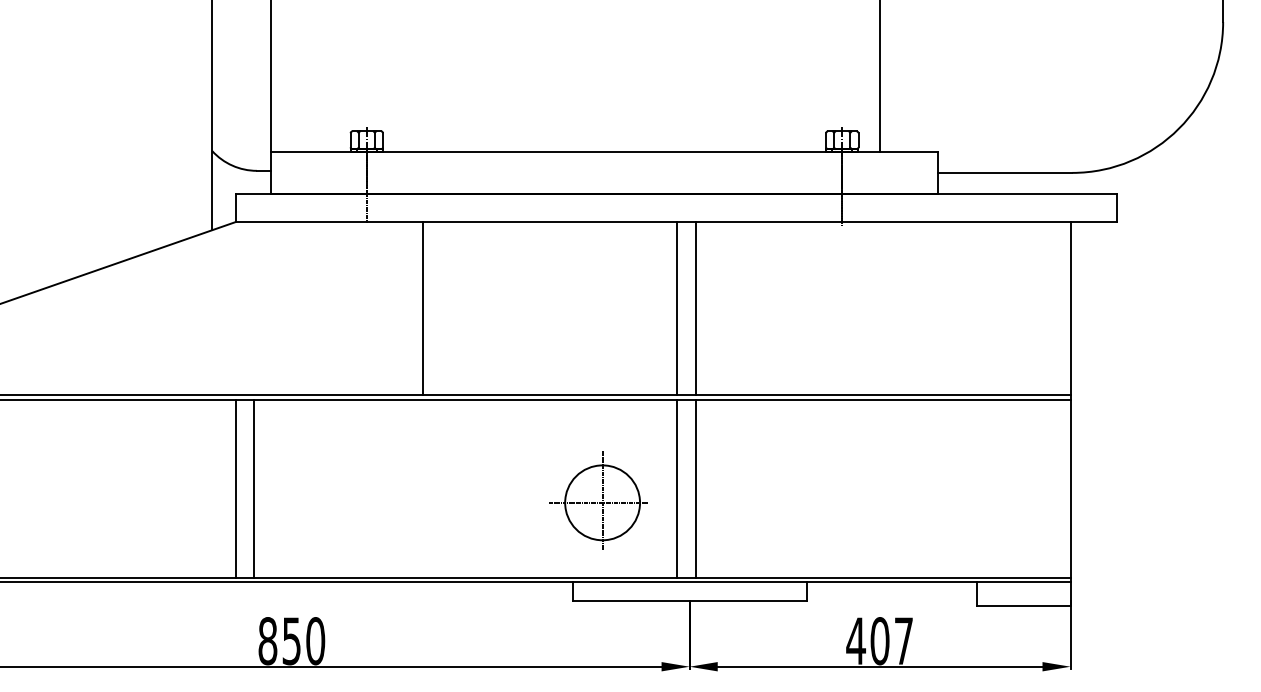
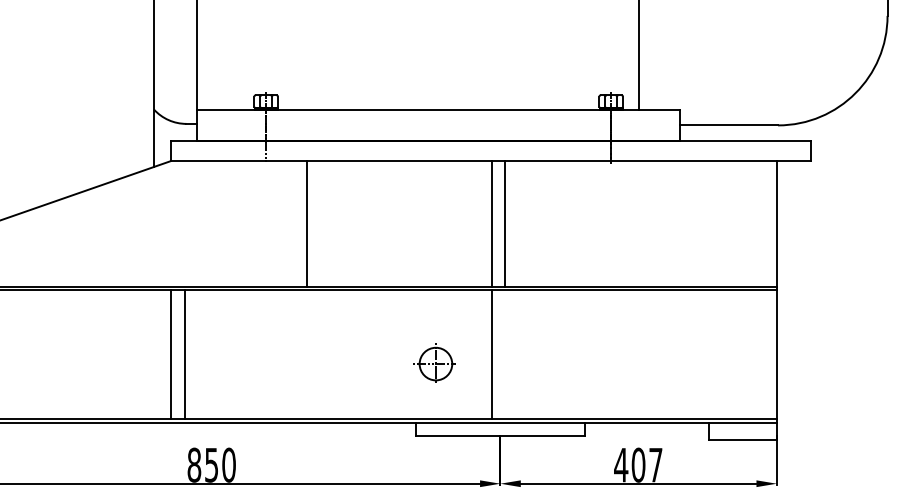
line: (696, 488) -> (505, 354), removed
part: (597, 499) -> (433, 362), size x0.6

